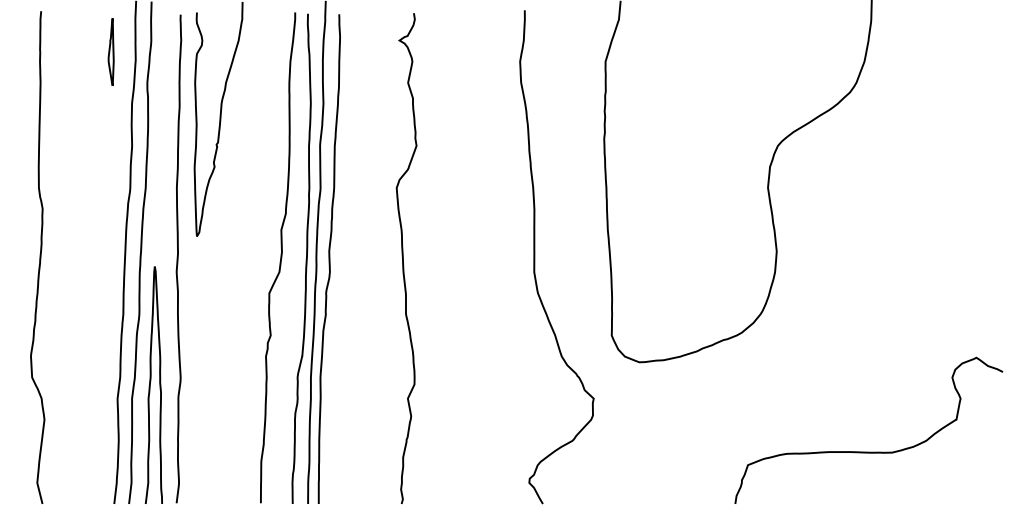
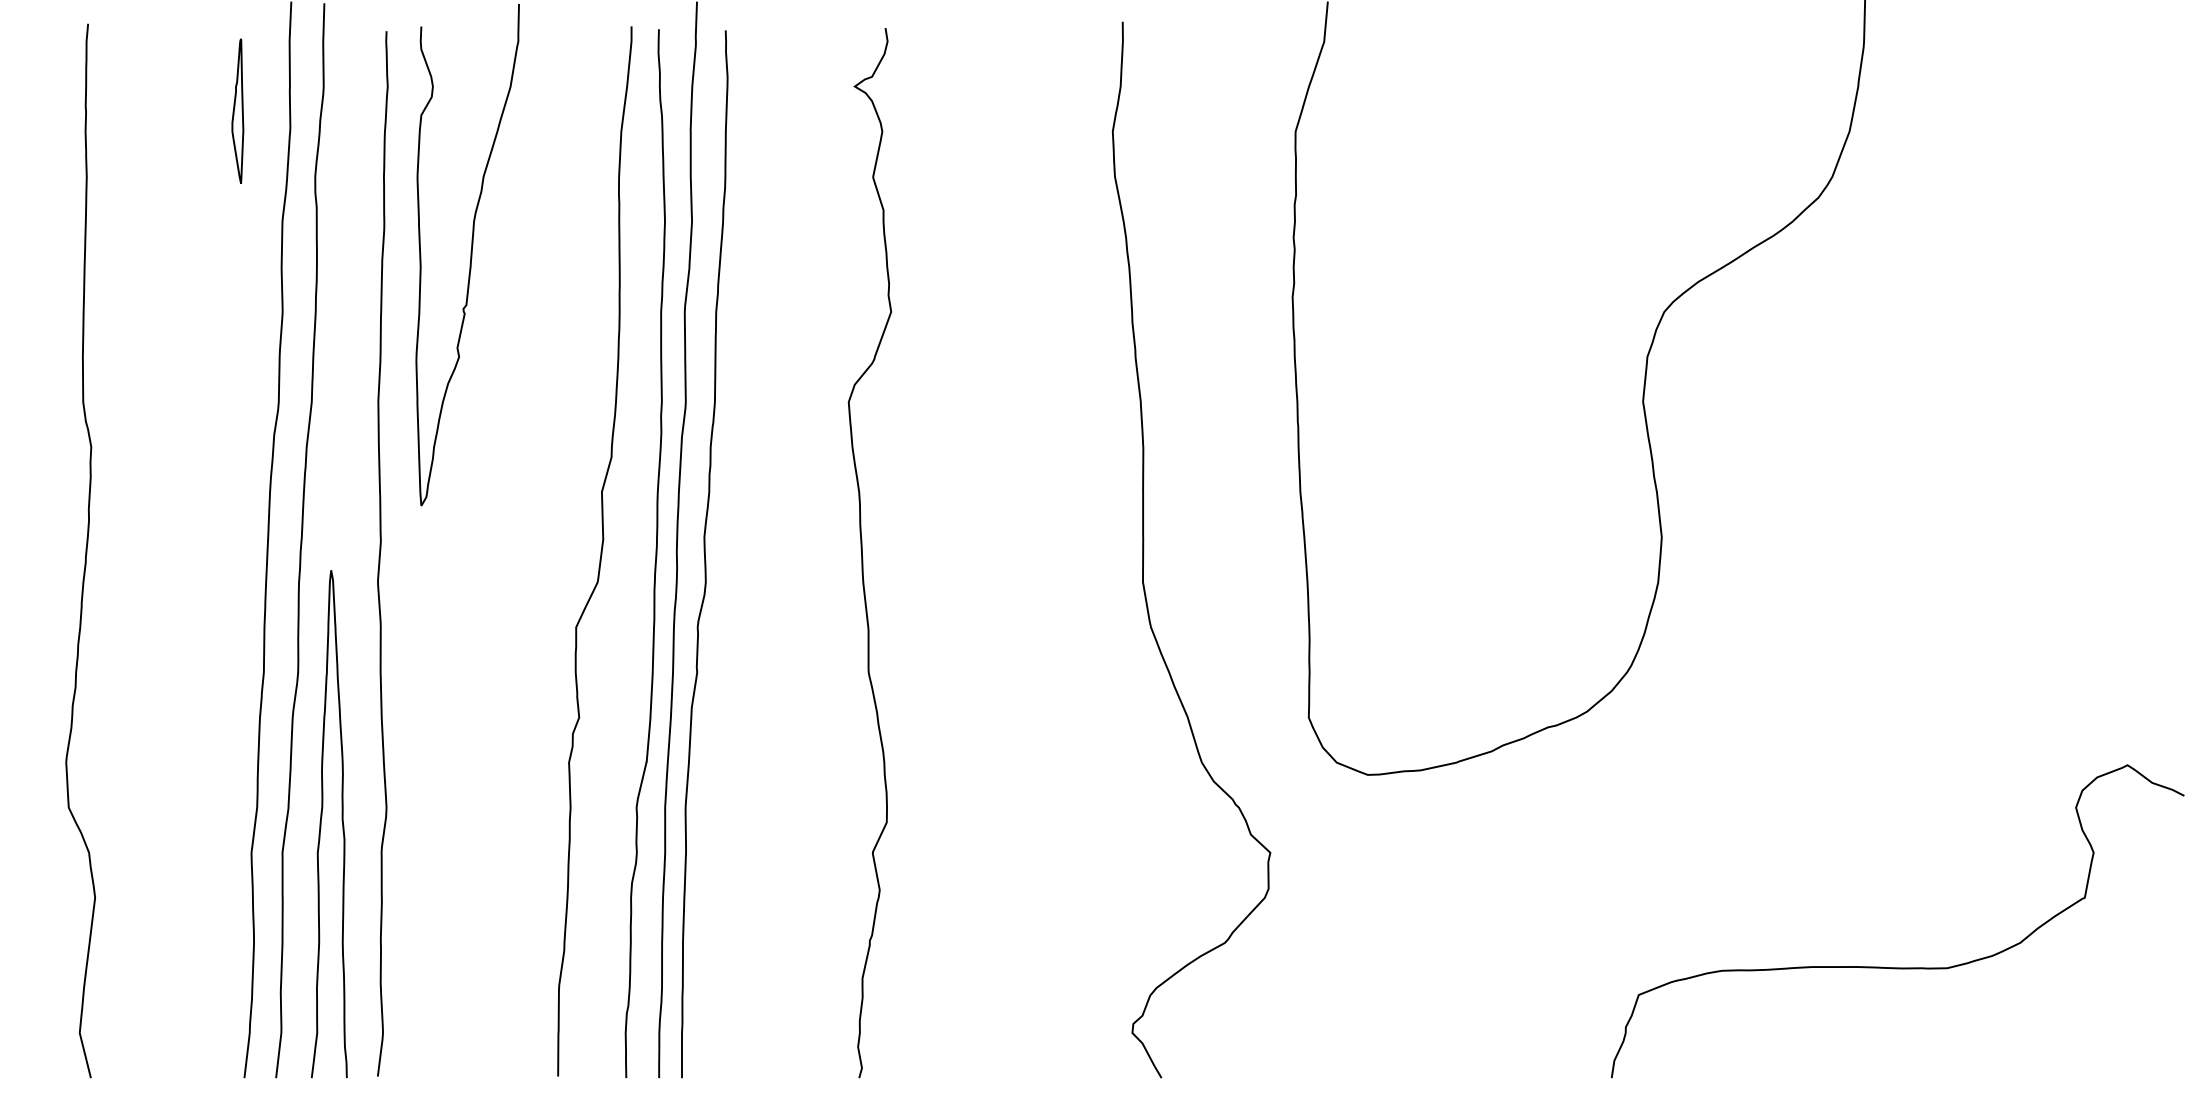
curve: (868, 451) -> (1896, 965), moved

